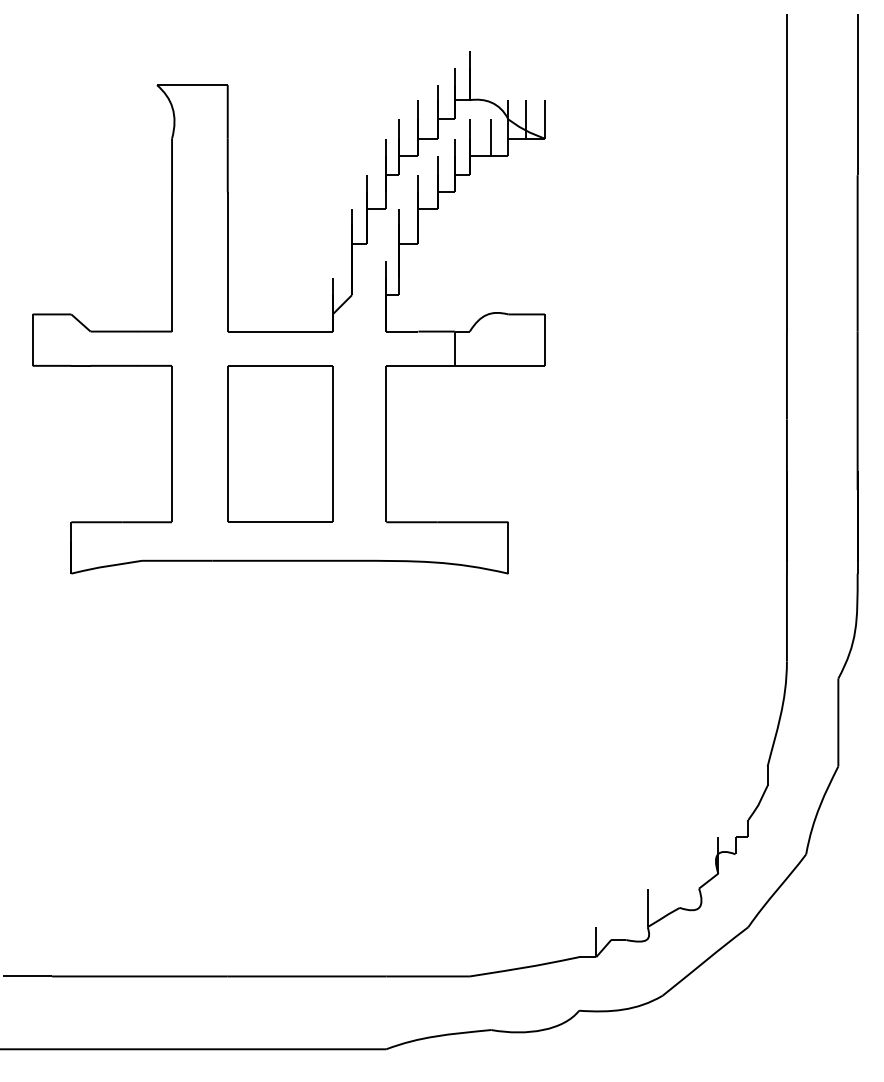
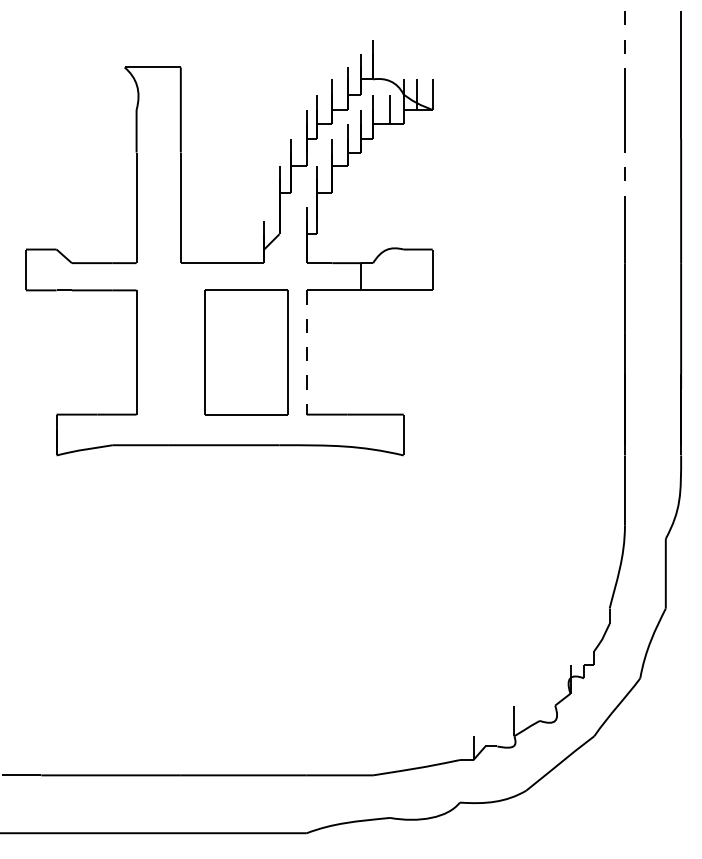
line: (786, 57) -> (624, 45), solid -> dashed
line: (786, 218) -> (624, 173), solid -> dashed
part: (280, 444) -> (246, 352), moved
line: (385, 444) -> (306, 352), solid -> dashed

